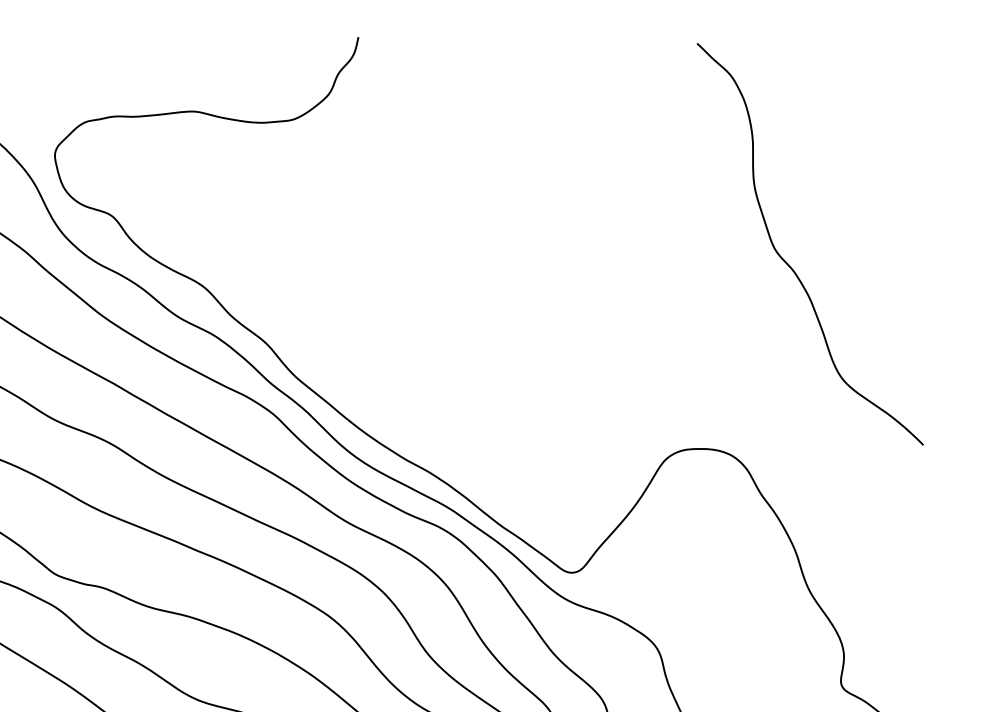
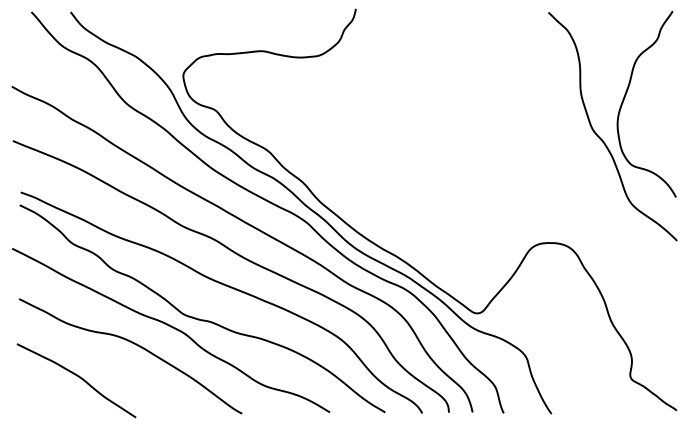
curve: (834, 189) -> (626, 95), added

